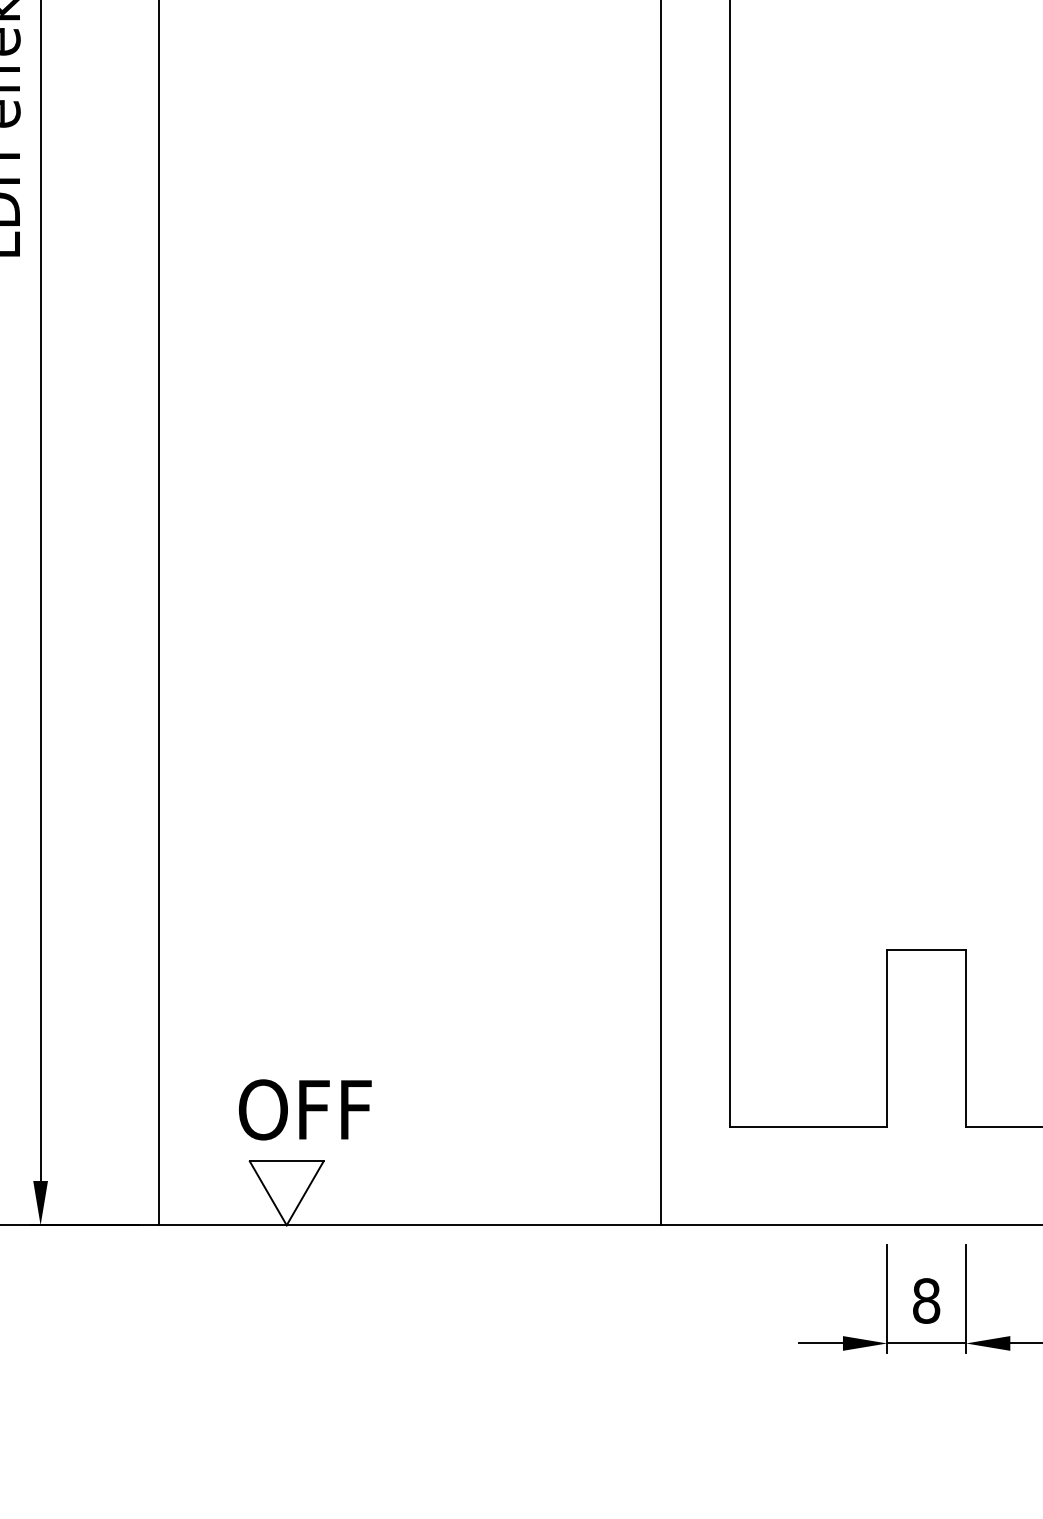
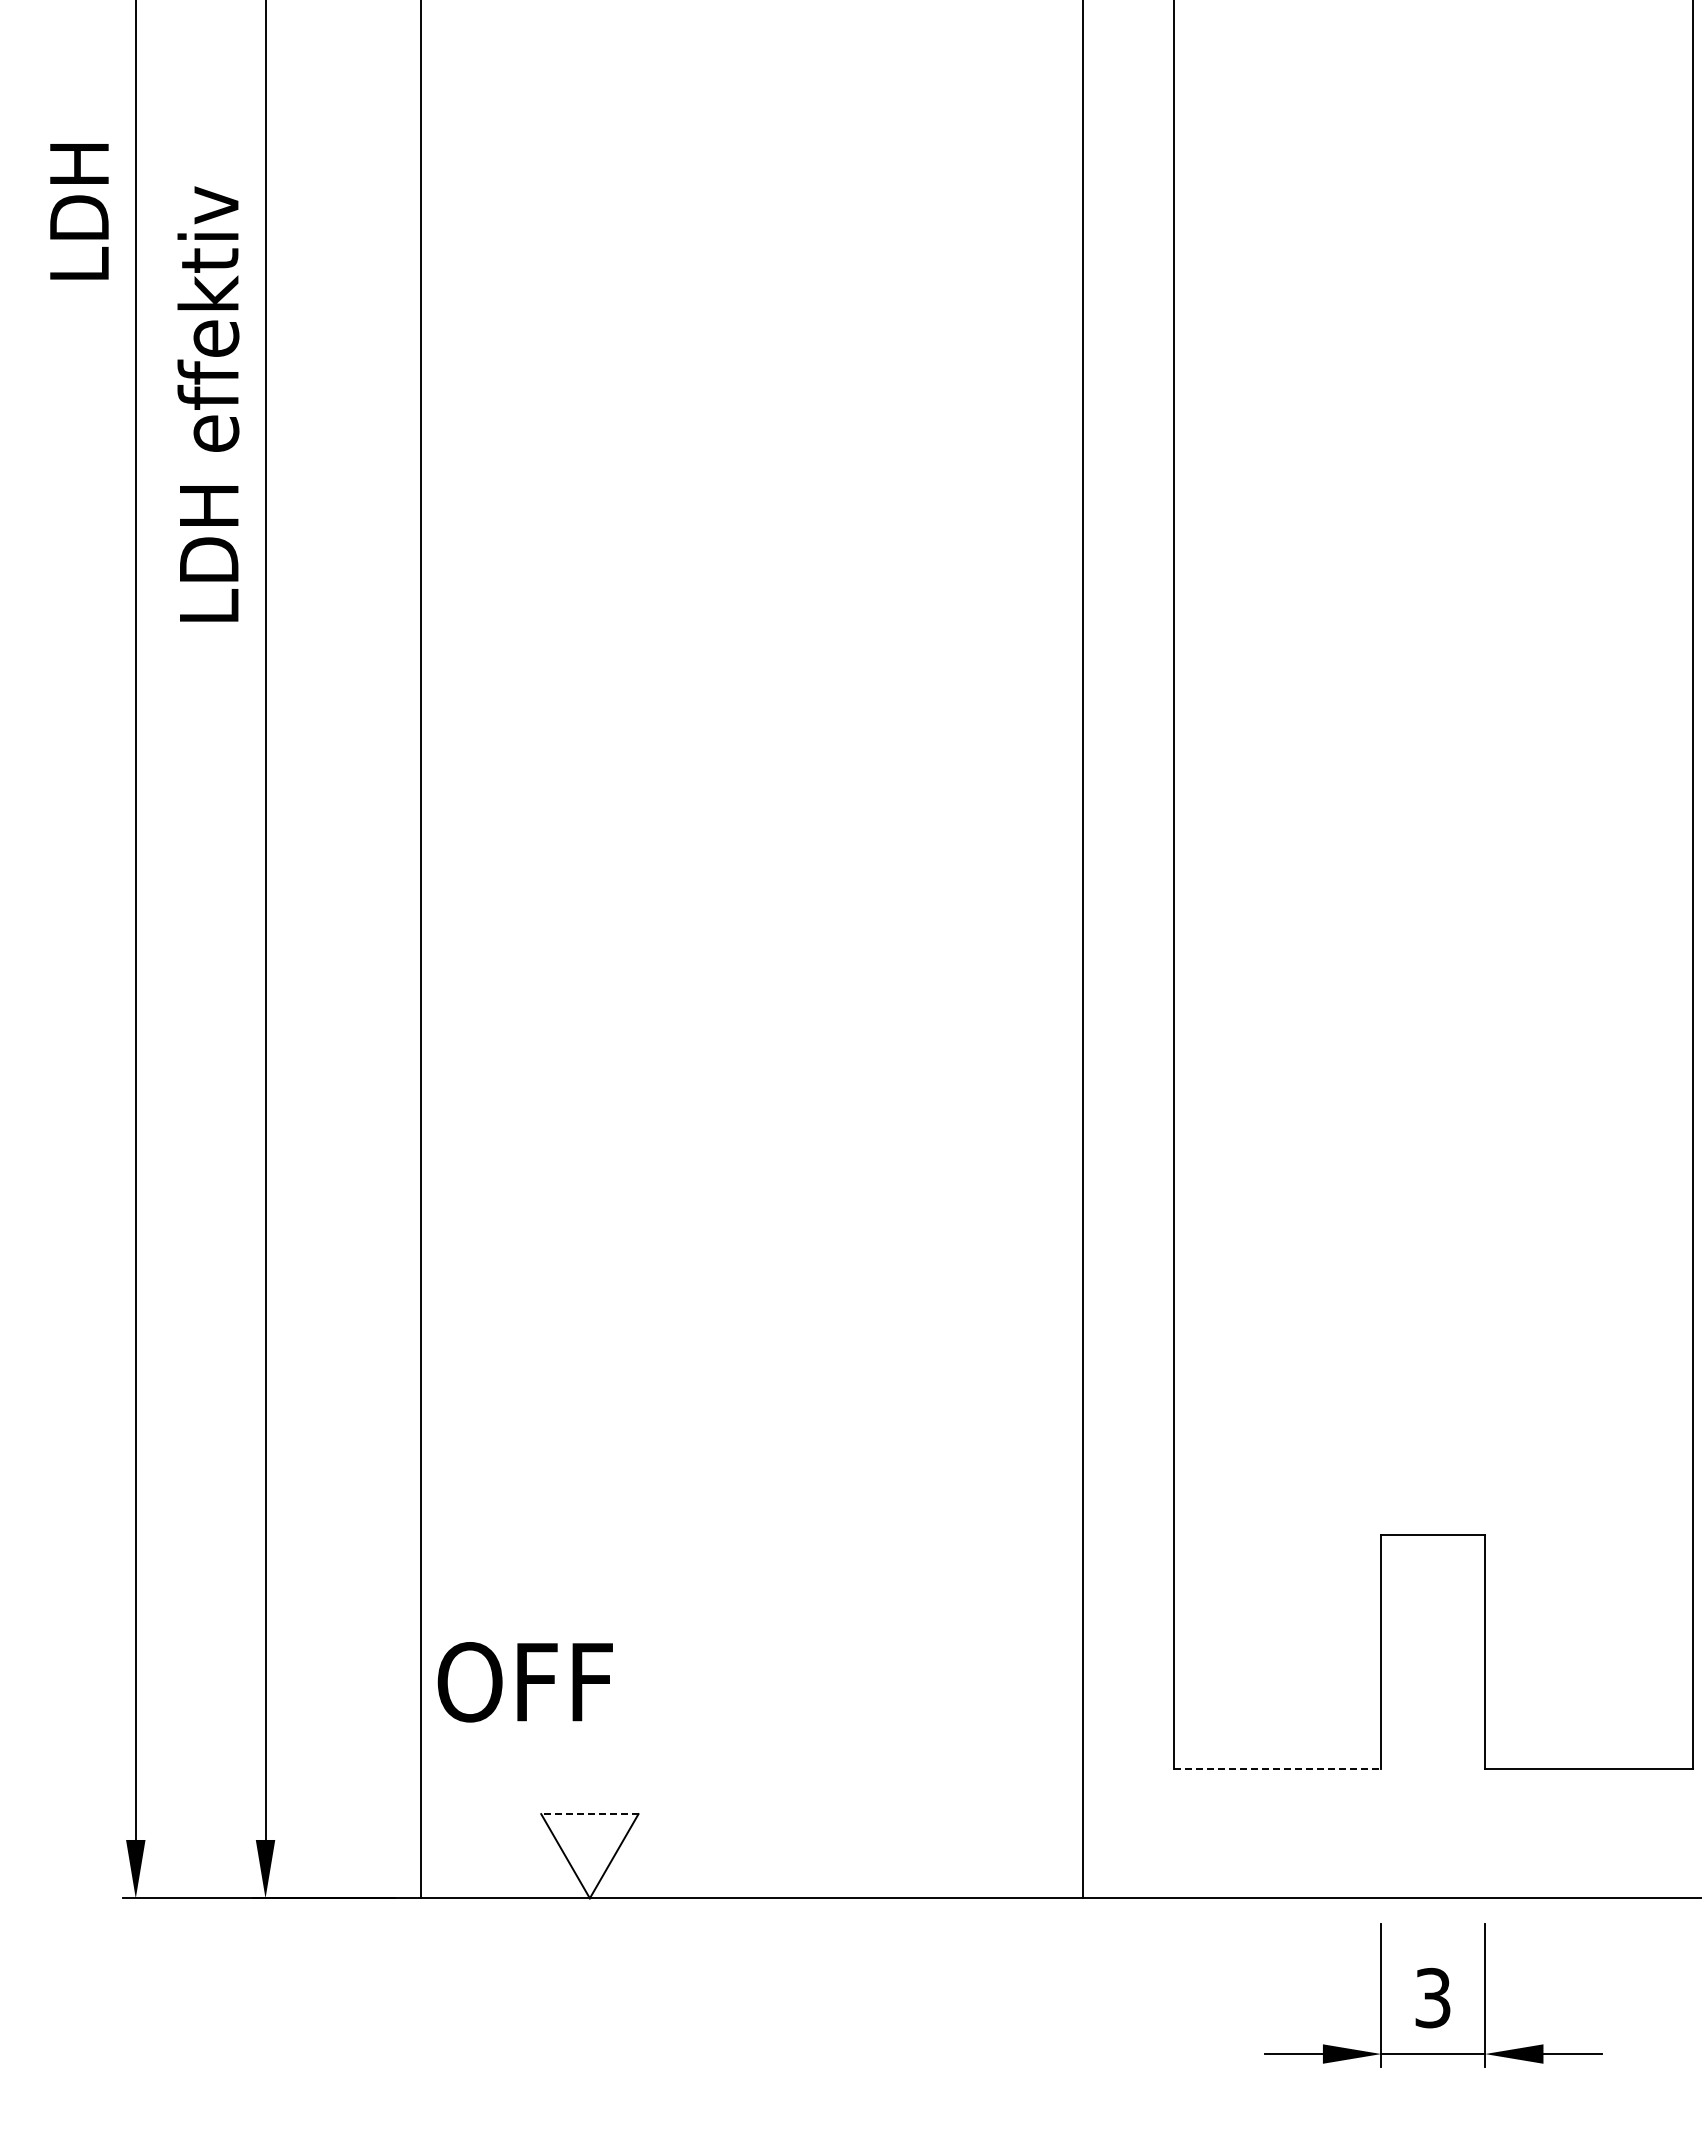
text: (304, 1110) -> (524, 1682), moved
line: (808, 1126) -> (1277, 1768), solid -> dashed
line: (286, 1161) -> (589, 1814), solid -> dashed
text: (926, 1301) -> (1433, 1998), 8 -> 3

